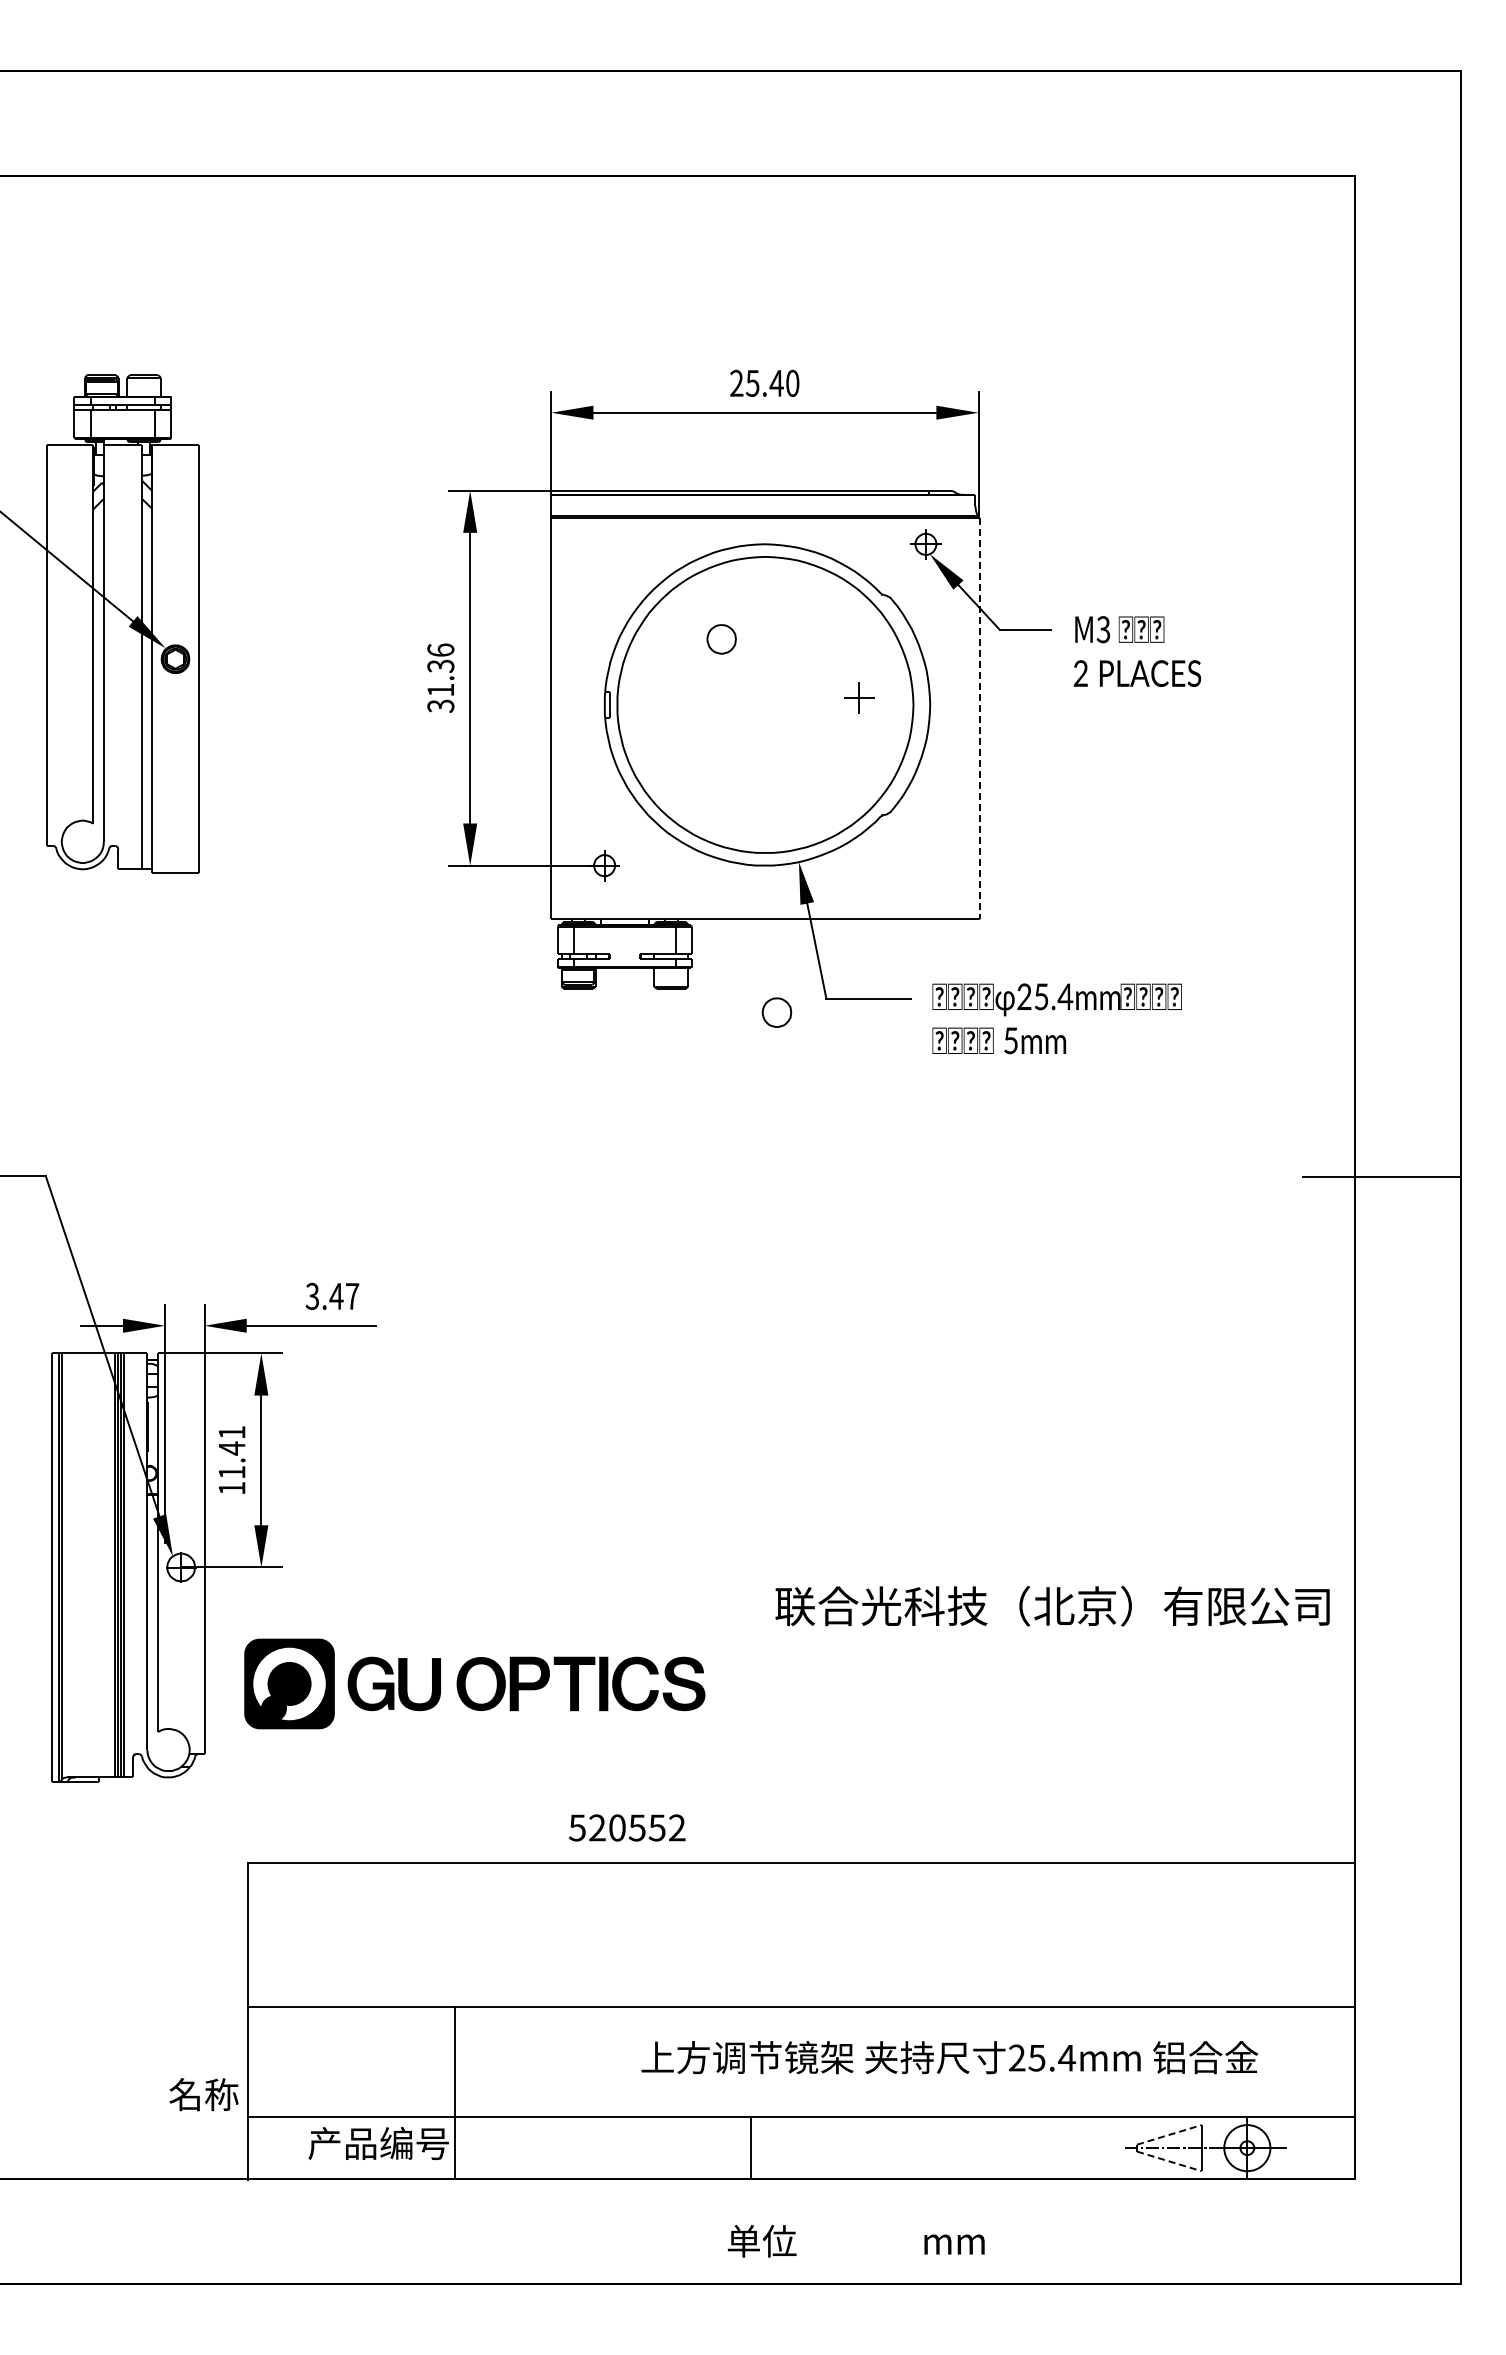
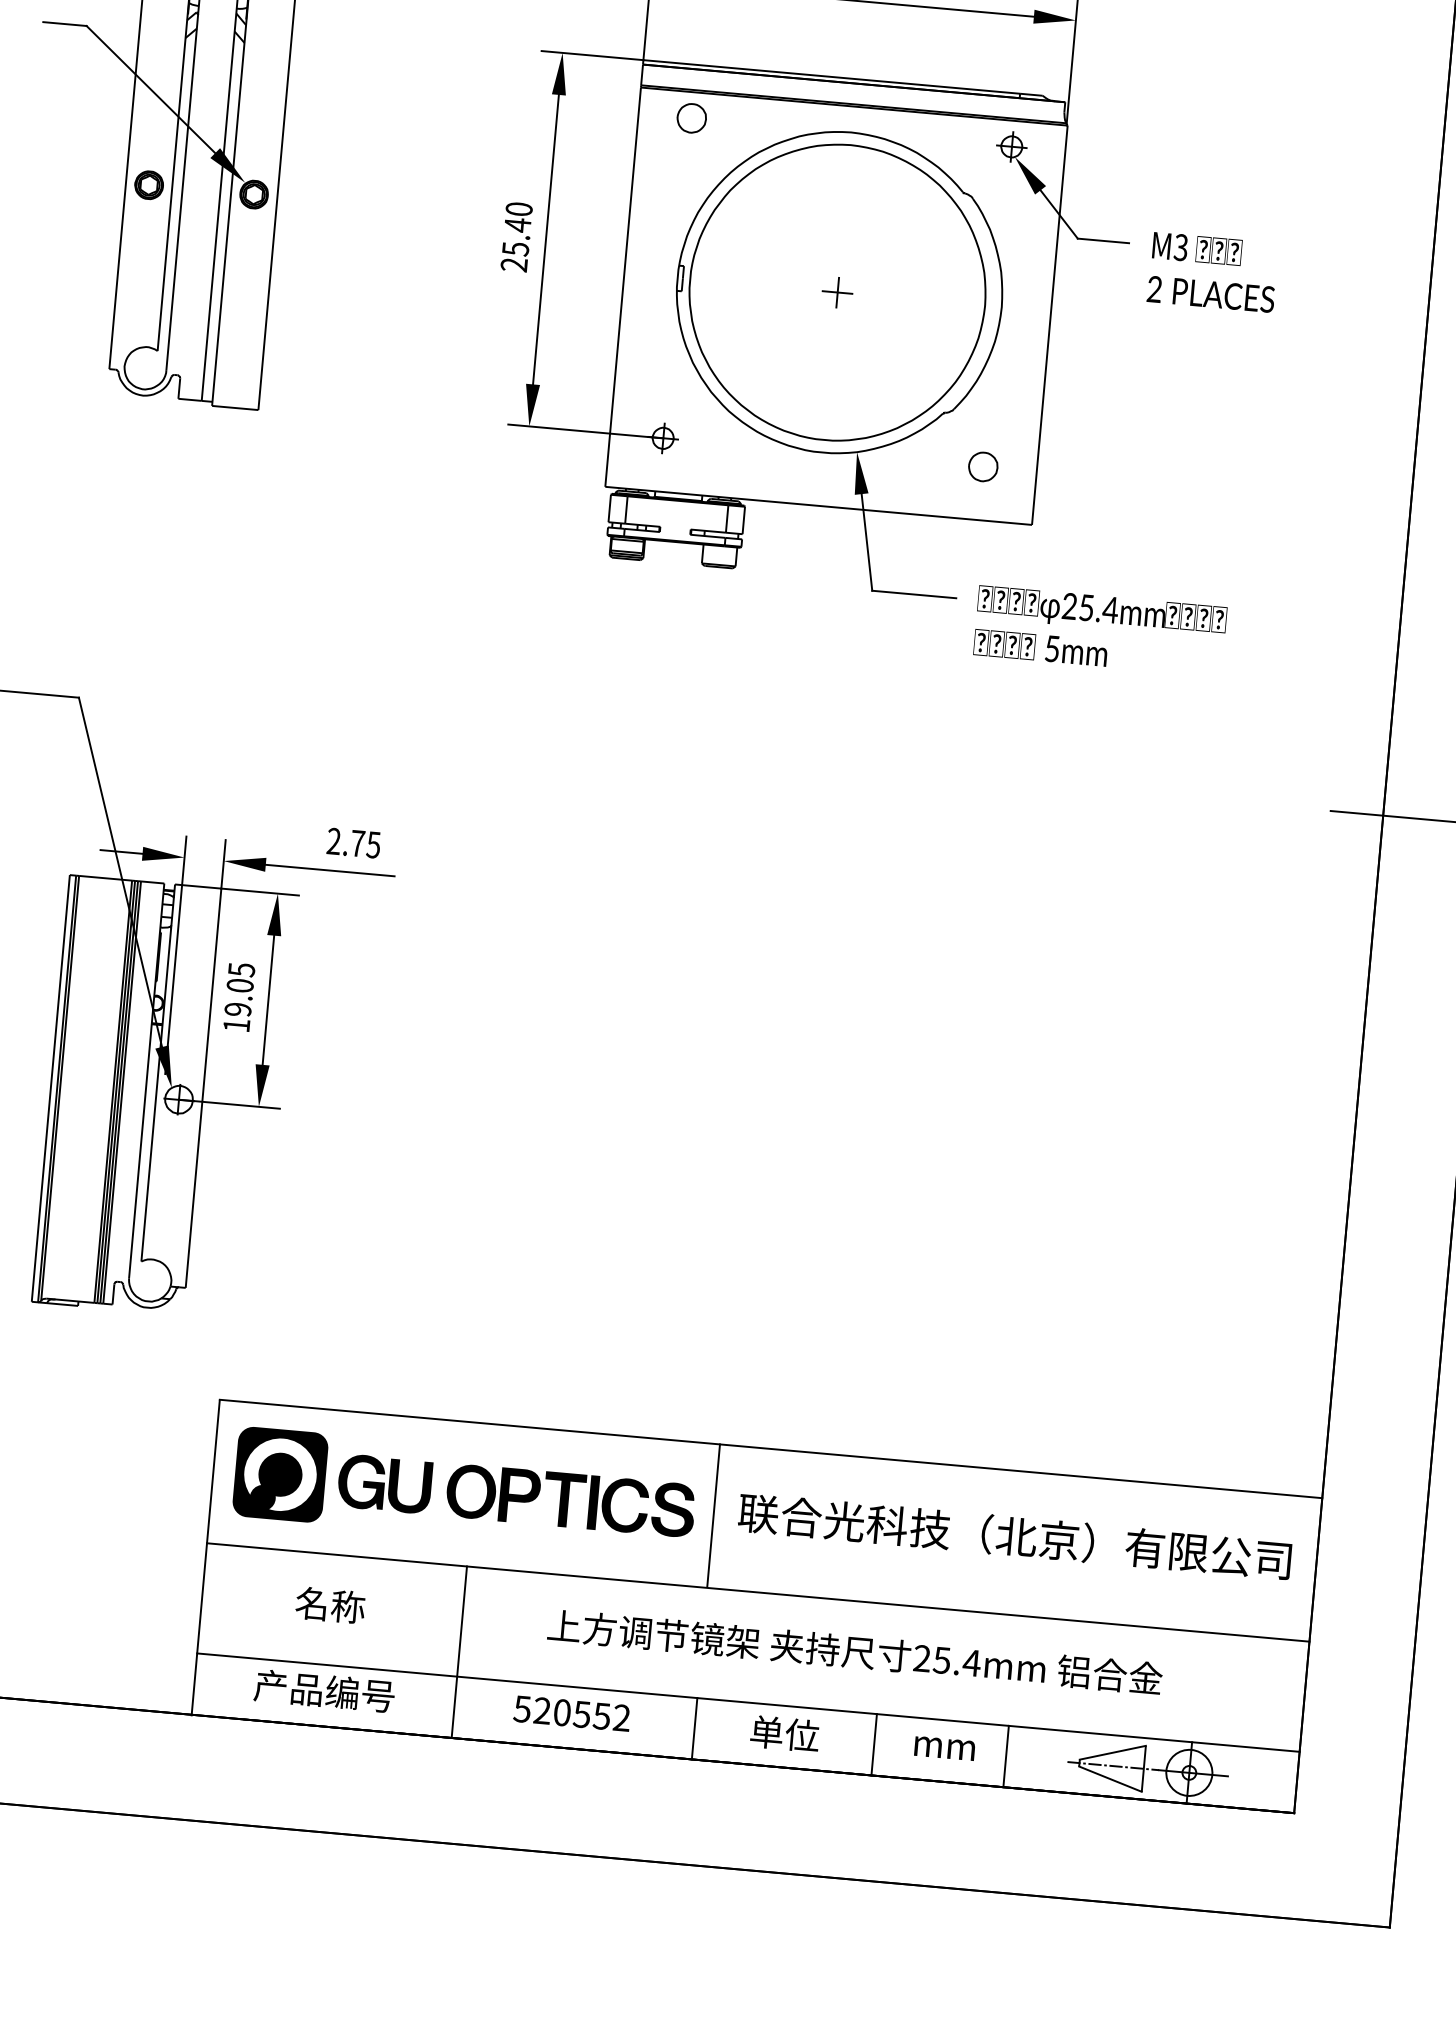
part: (721, 639) -> (691, 118), moved
part: (69, 658) -> (148, 184), added
text: (440, 677) -> (516, 236), 31.36 -> 25.40
part: (859, 697) -> (837, 292), moved
line: (979, 719) -> (1049, 326), dashed -> solid
part: (776, 1012) -> (982, 466), moved
text: (332, 1296) -> (353, 843), 3.47 -> 2.75
text: (231, 1452) -> (239, 989), 11.41 -> 19.05
text: (1052, 1605) -> (1014, 1535), moved
part: (474, 1683) -> (464, 1490), moved
text: (627, 1827) -> (572, 1713), moved
line: (750, 1933) -> (713, 1514), added
text: (949, 2057) -> (854, 1652), moved
line: (455, 2092) -> (459, 1651), moved
text: (203, 2094) -> (330, 1605), moved
line: (1169, 2134) -> (1113, 1752), dashed -> solid
line: (930, 2147) -> (873, 1744), added
line: (1063, 2147) -> (1006, 1755), added
line: (1169, 2161) -> (1110, 1779), dashed -> solid
text: (761, 2241) -> (784, 1734), moved
text: (954, 2244) -> (944, 1748), moved

